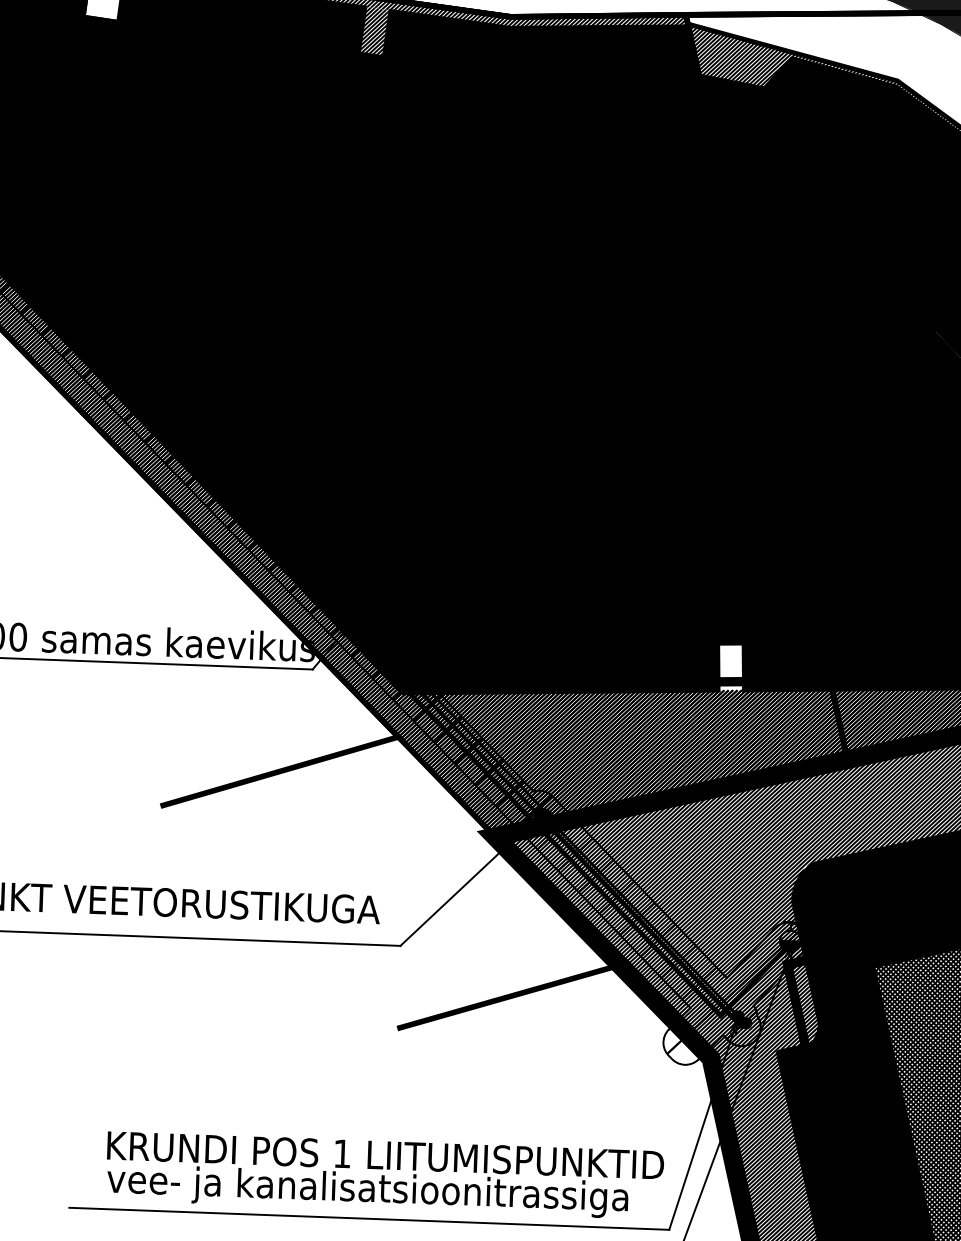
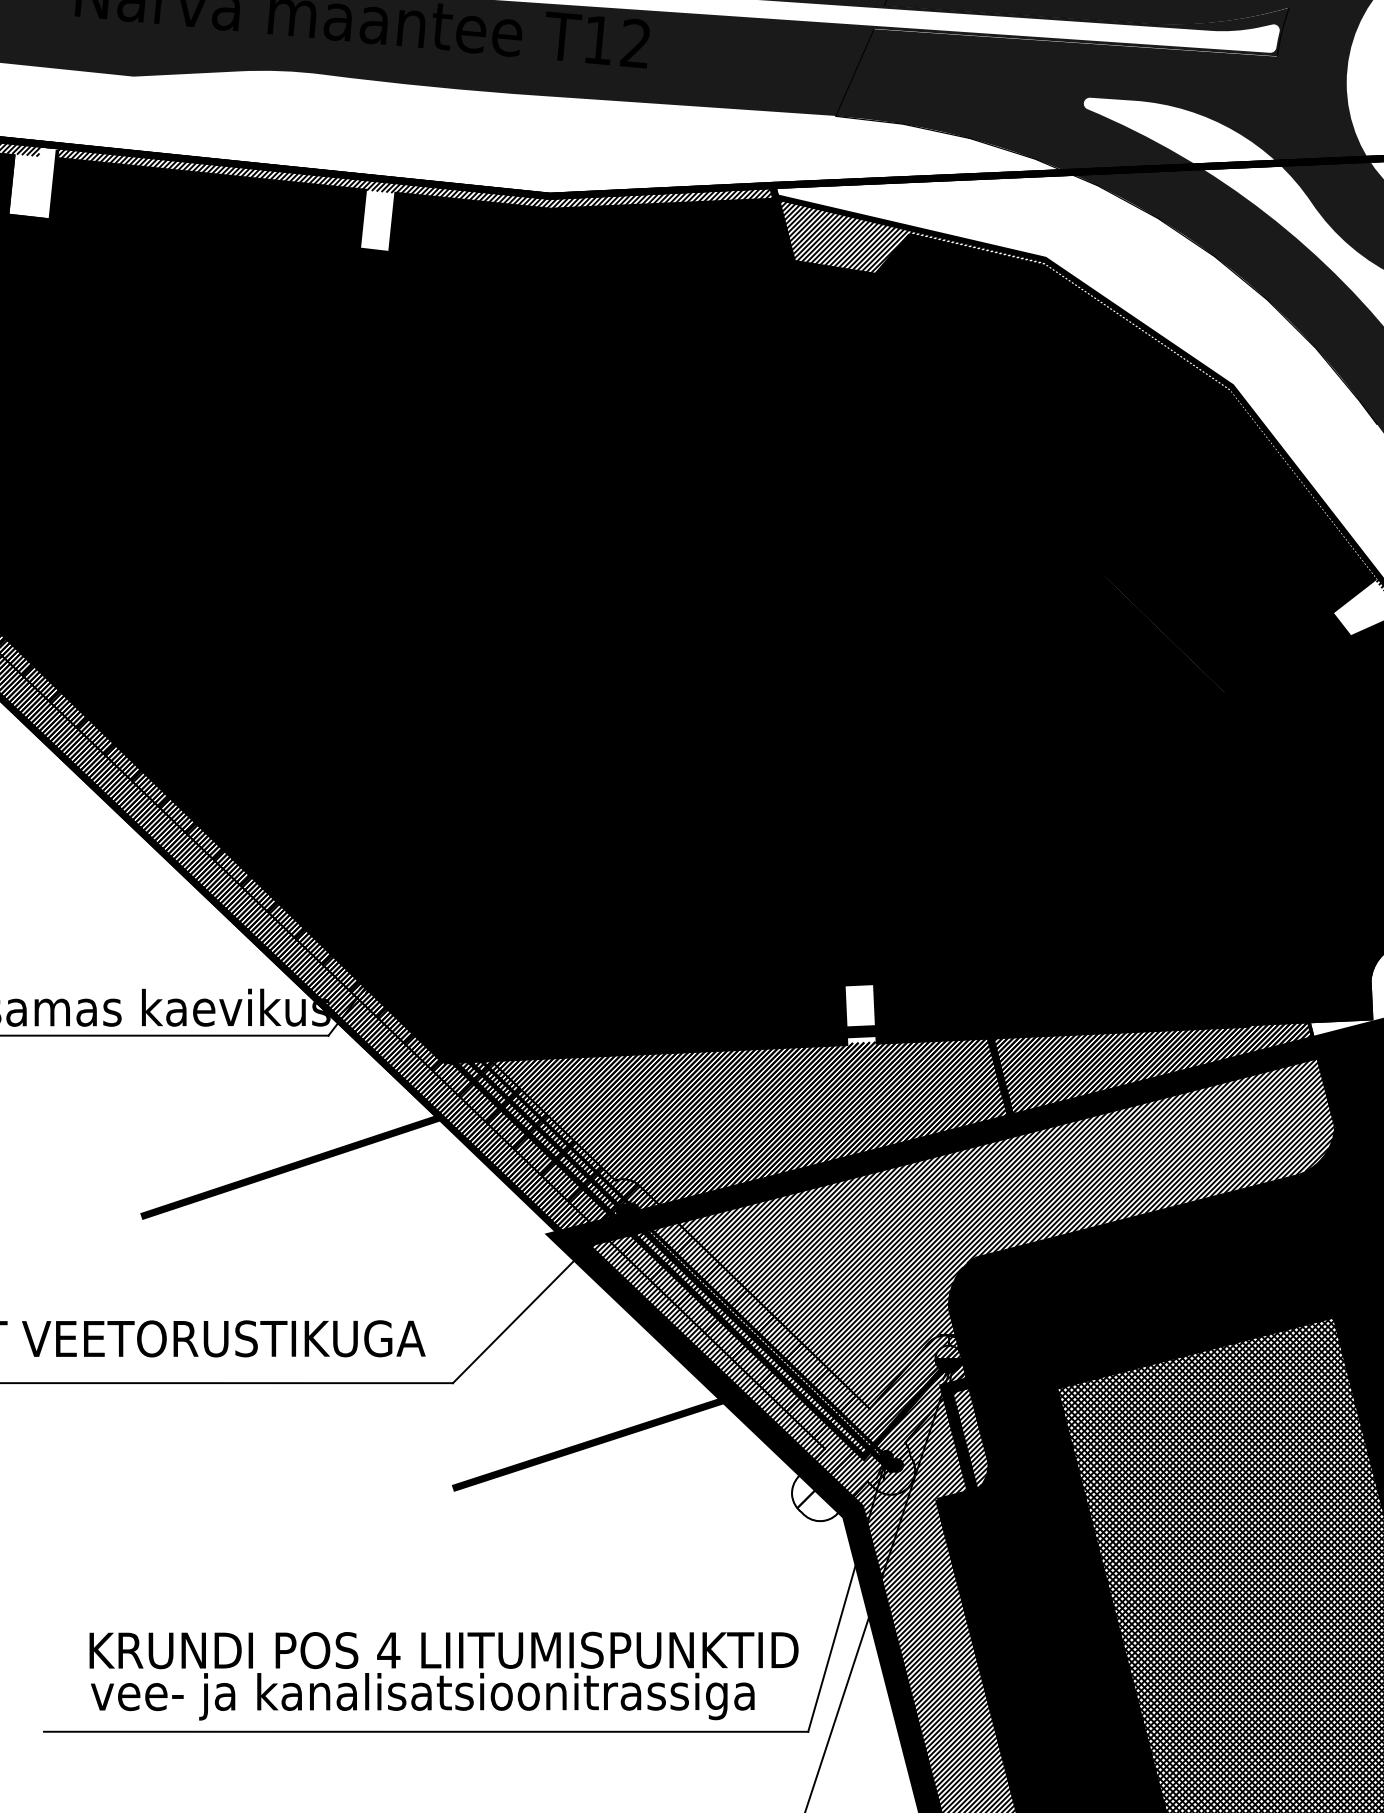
hatch: (374, 31) -> (377, 221), removed
text: (342, 1153) -> (388, 1650), 1 -> 4

